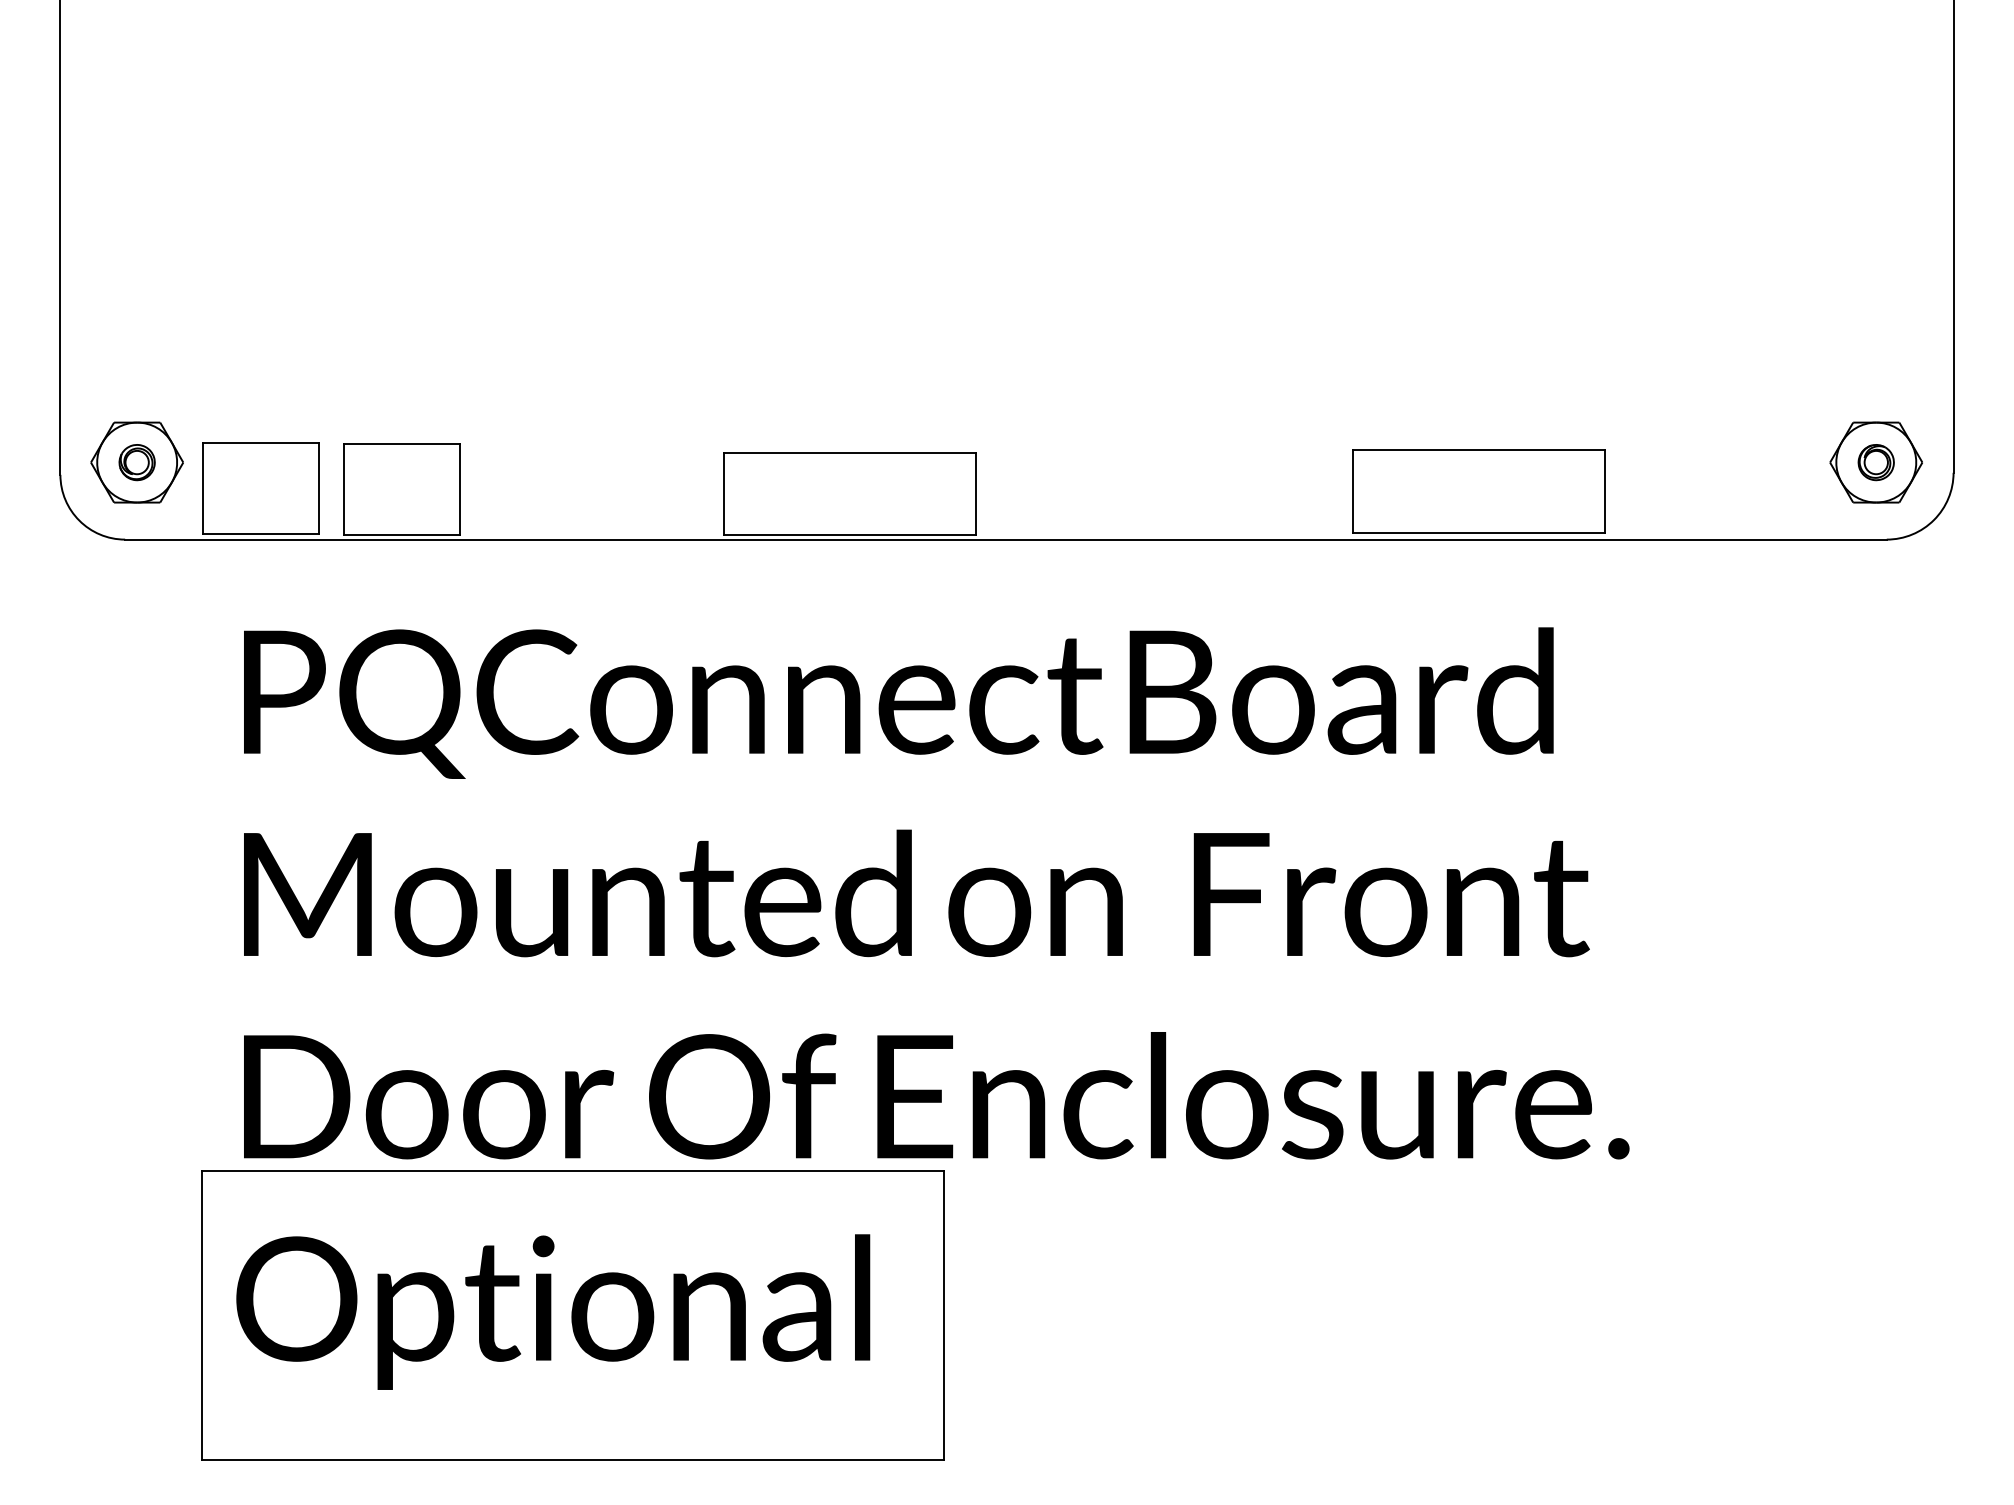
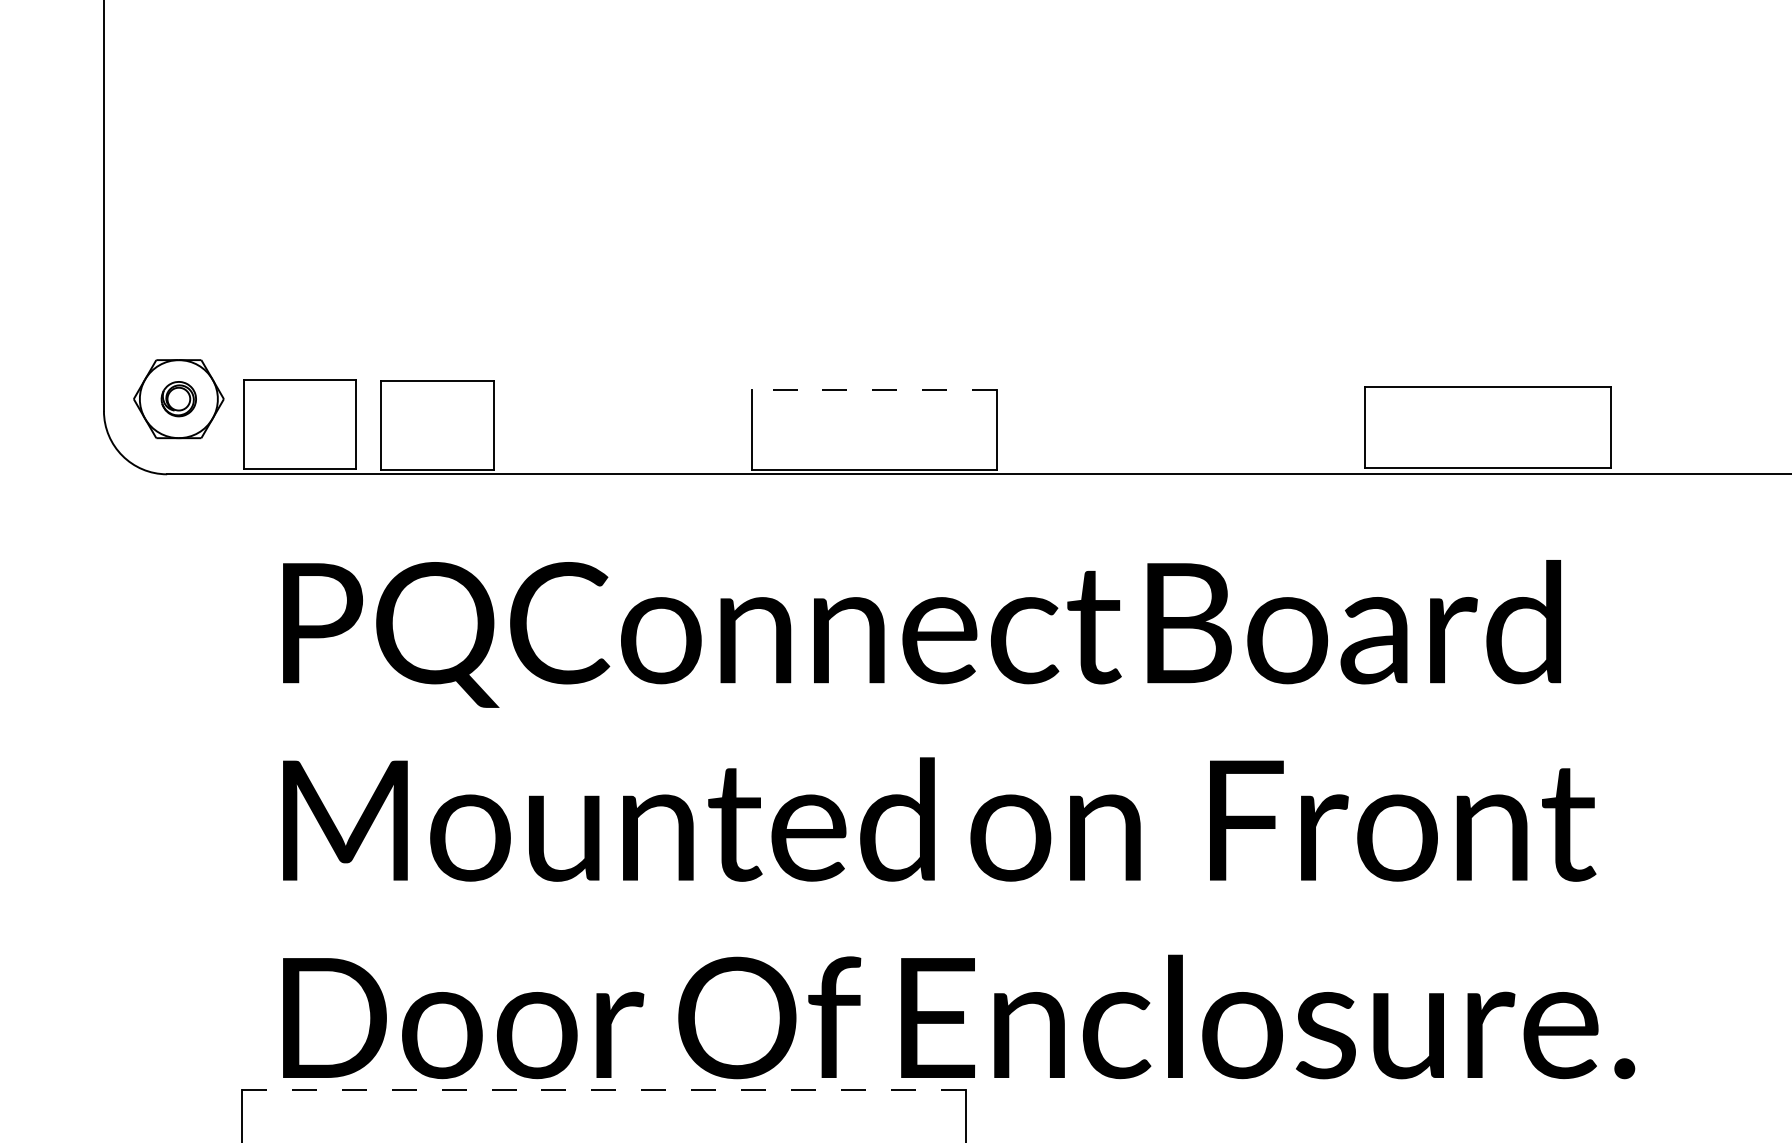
line: (849, 452) -> (873, 389), solid -> dashed
line: (572, 1170) -> (603, 1089), solid -> dashed

